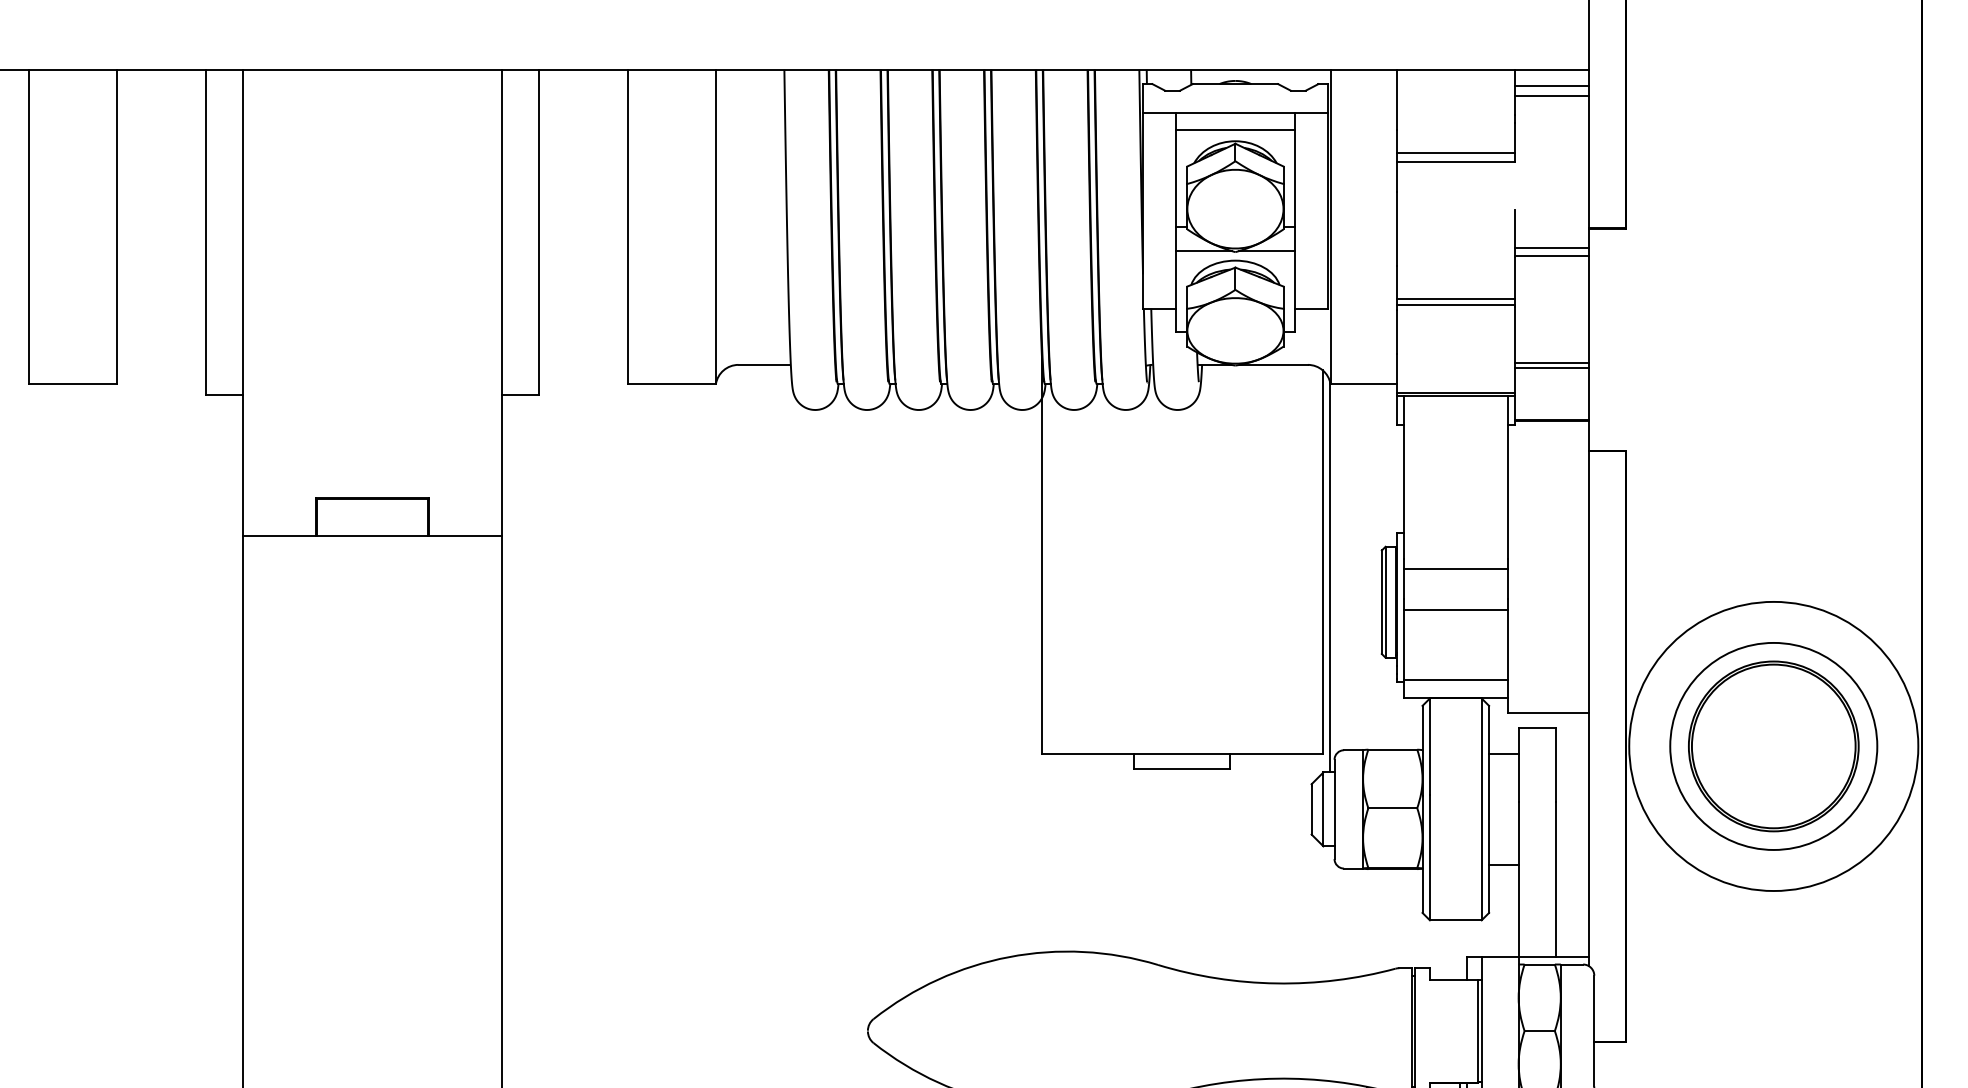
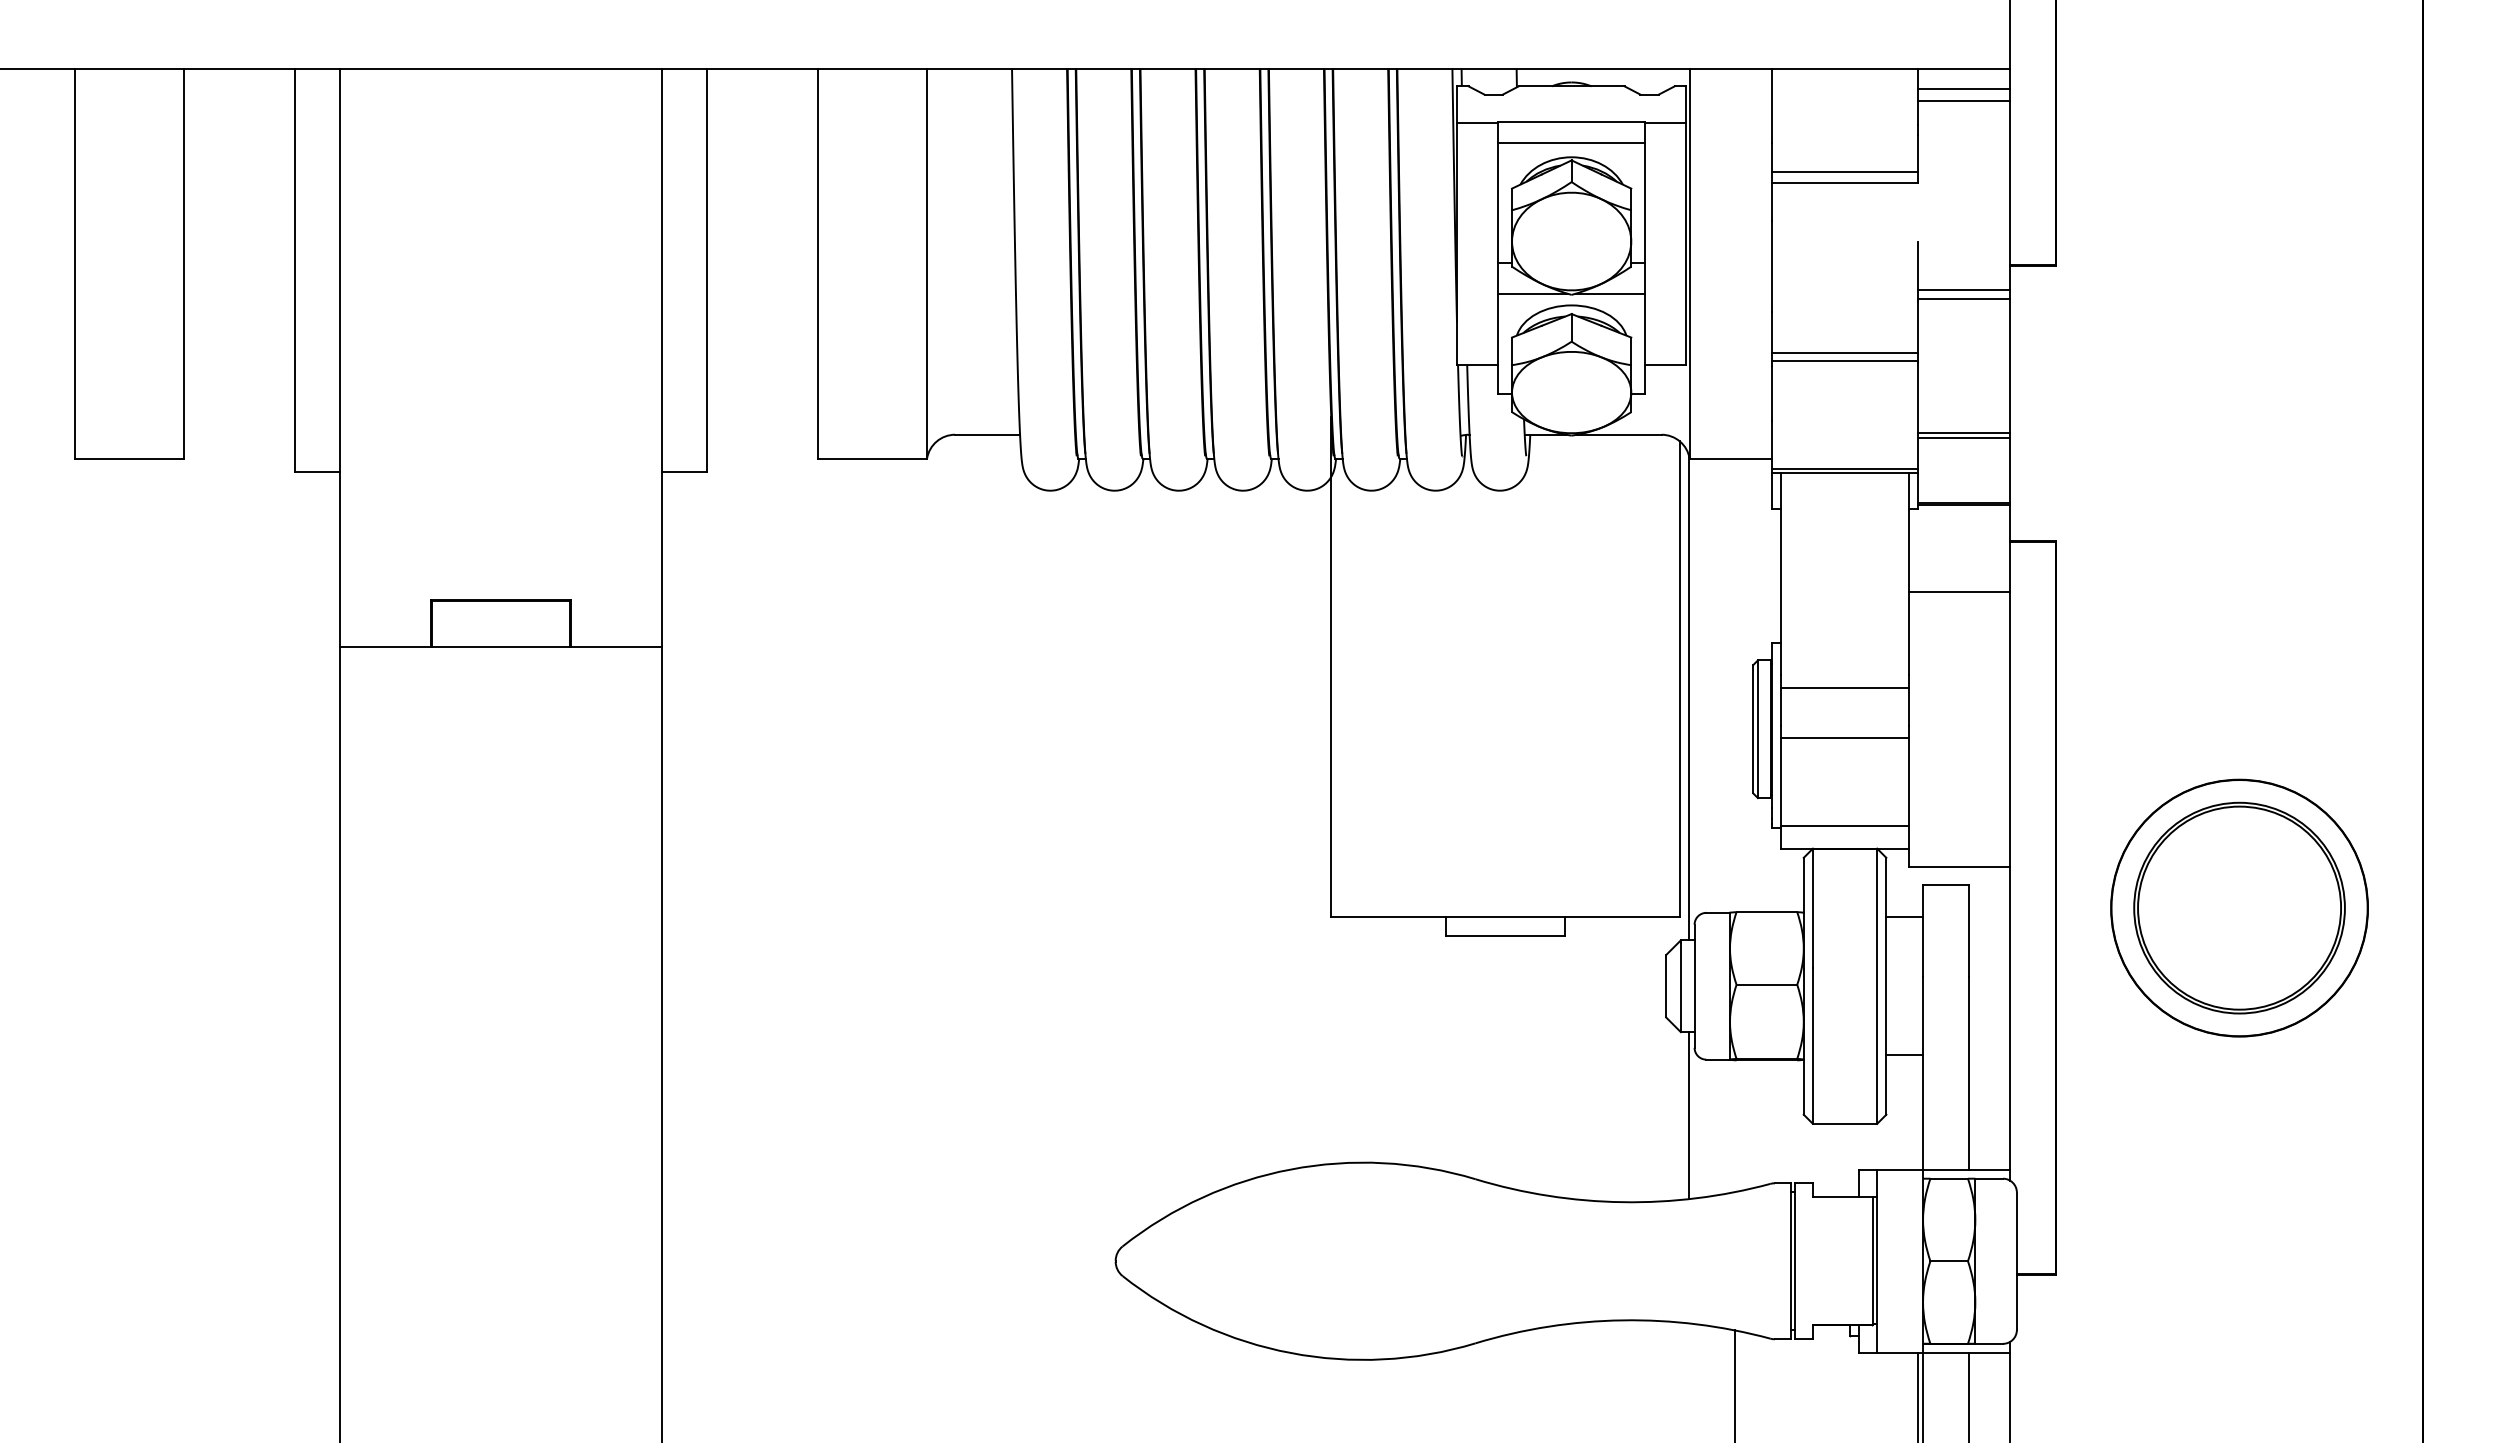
line: (1548, 491) -> (1959, 591), added
circle: (1773, 746) -> (2239, 908), size x0.71
line: (1330, 913) -> (1689, 1115), added

